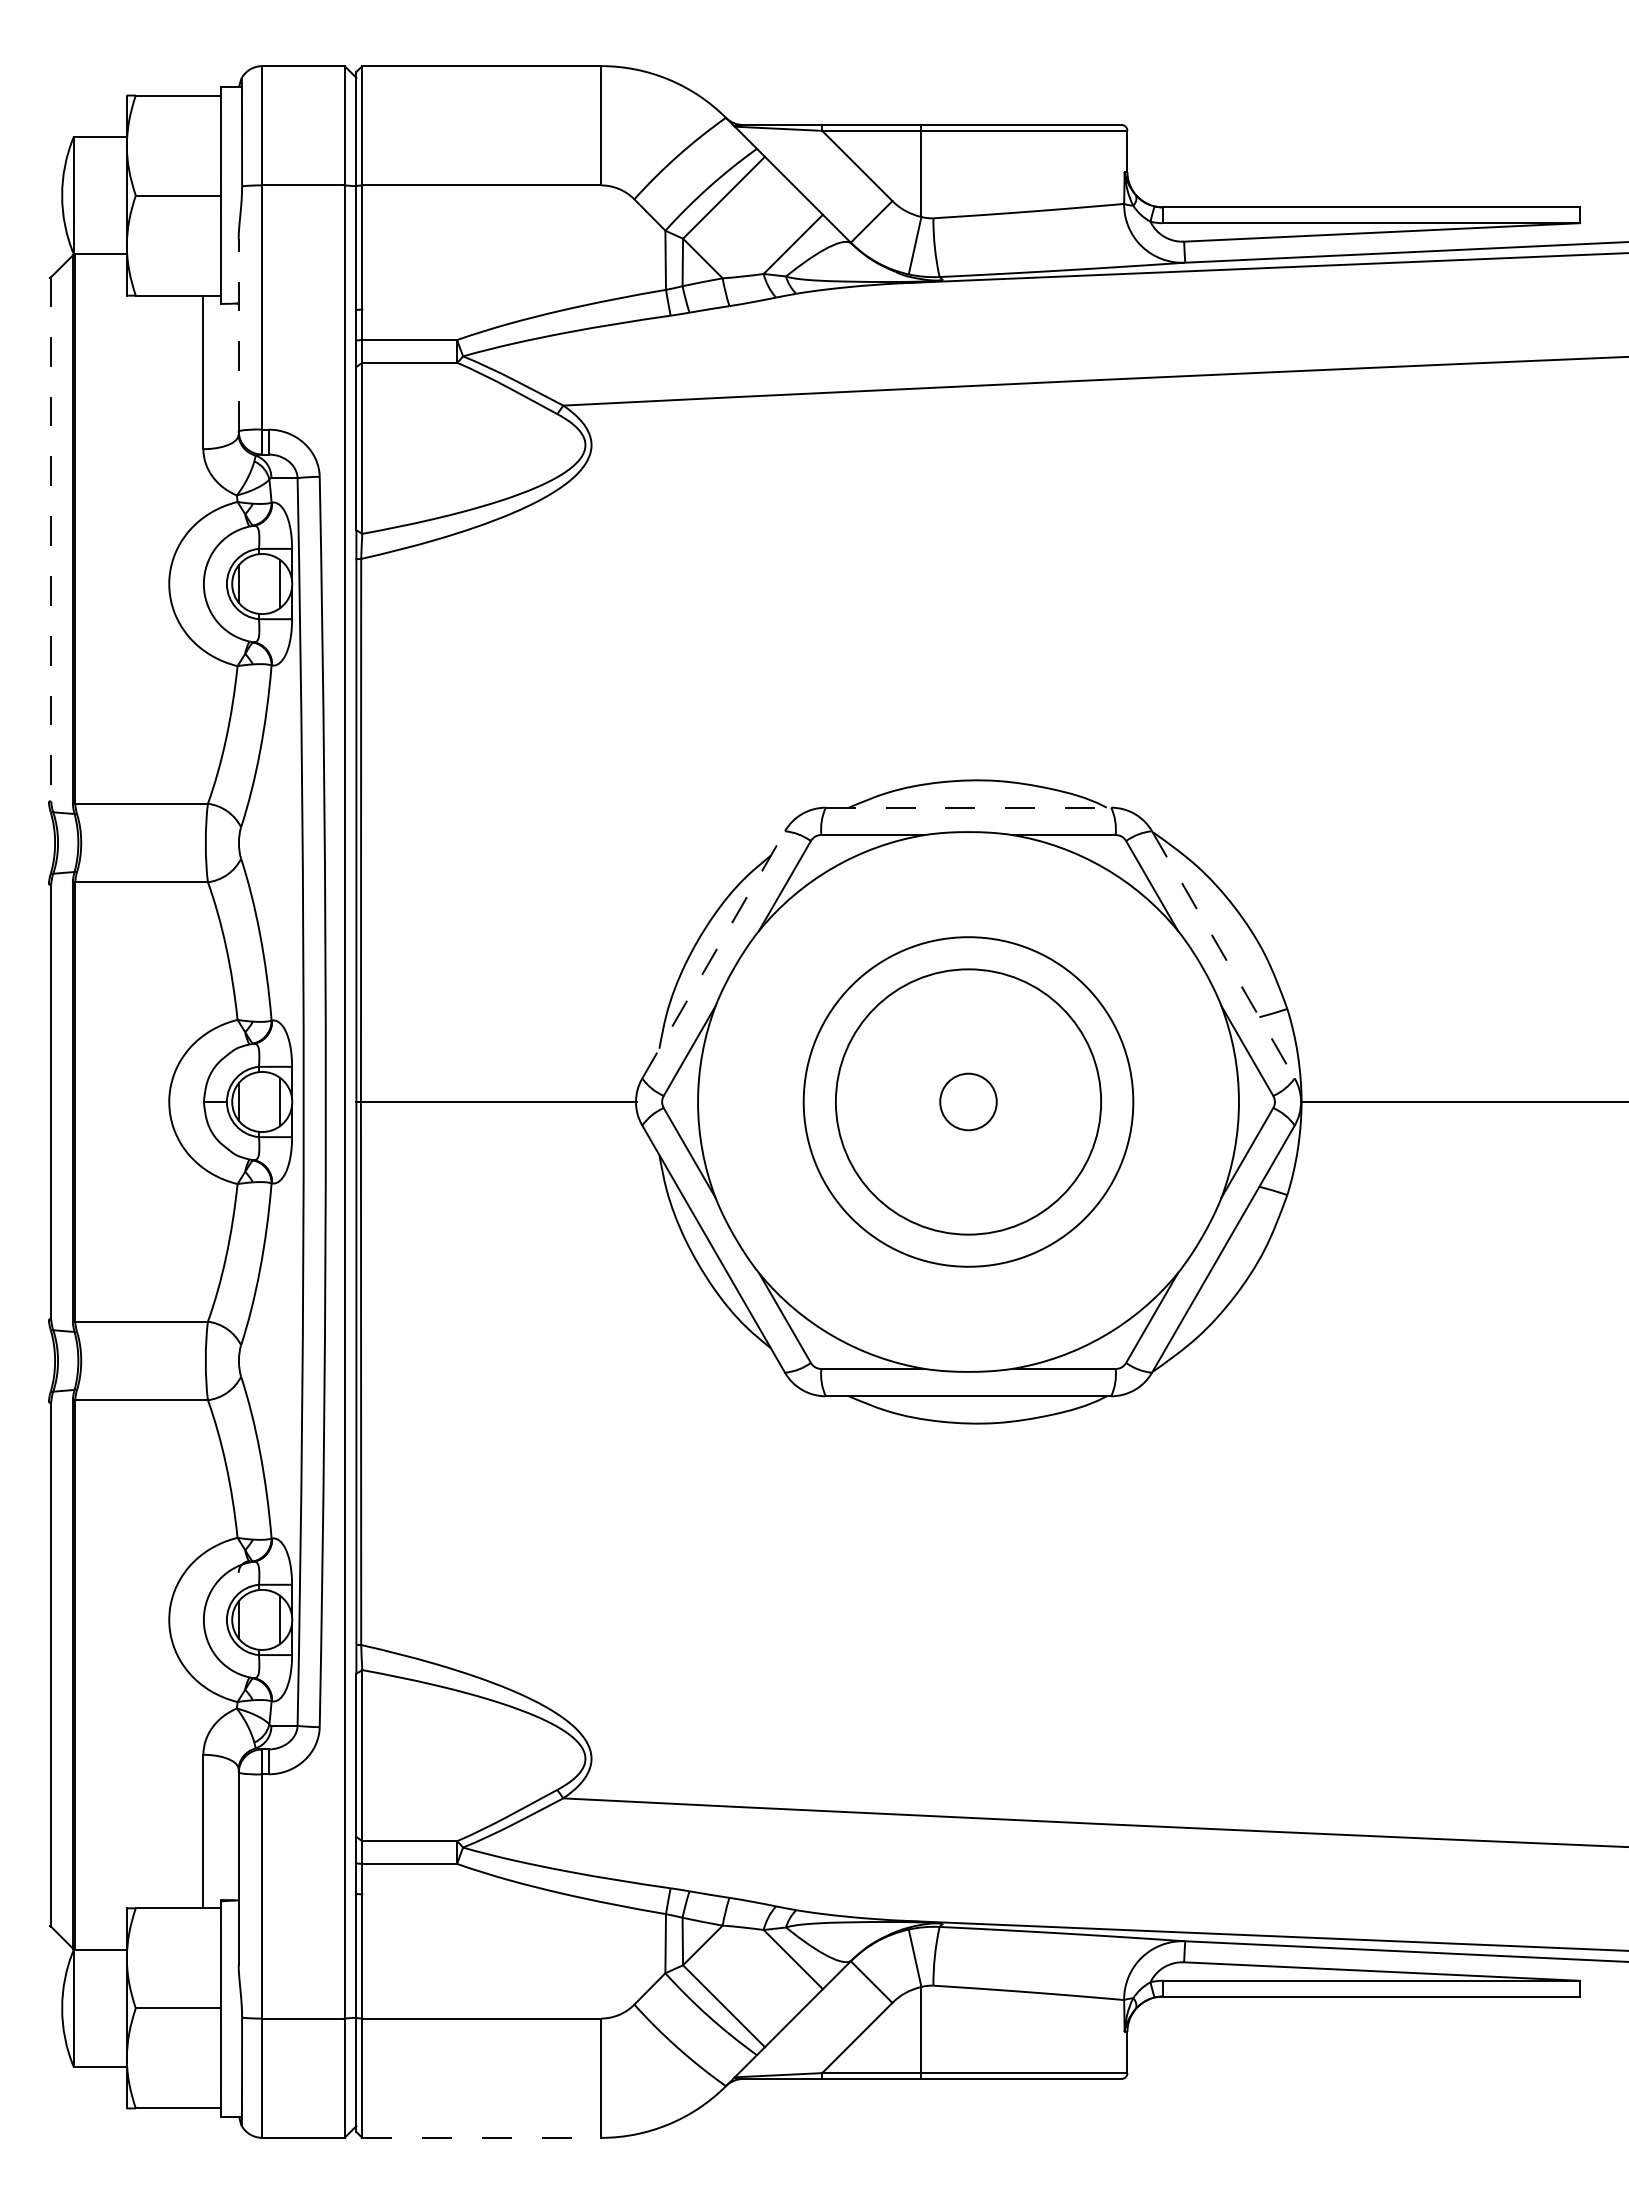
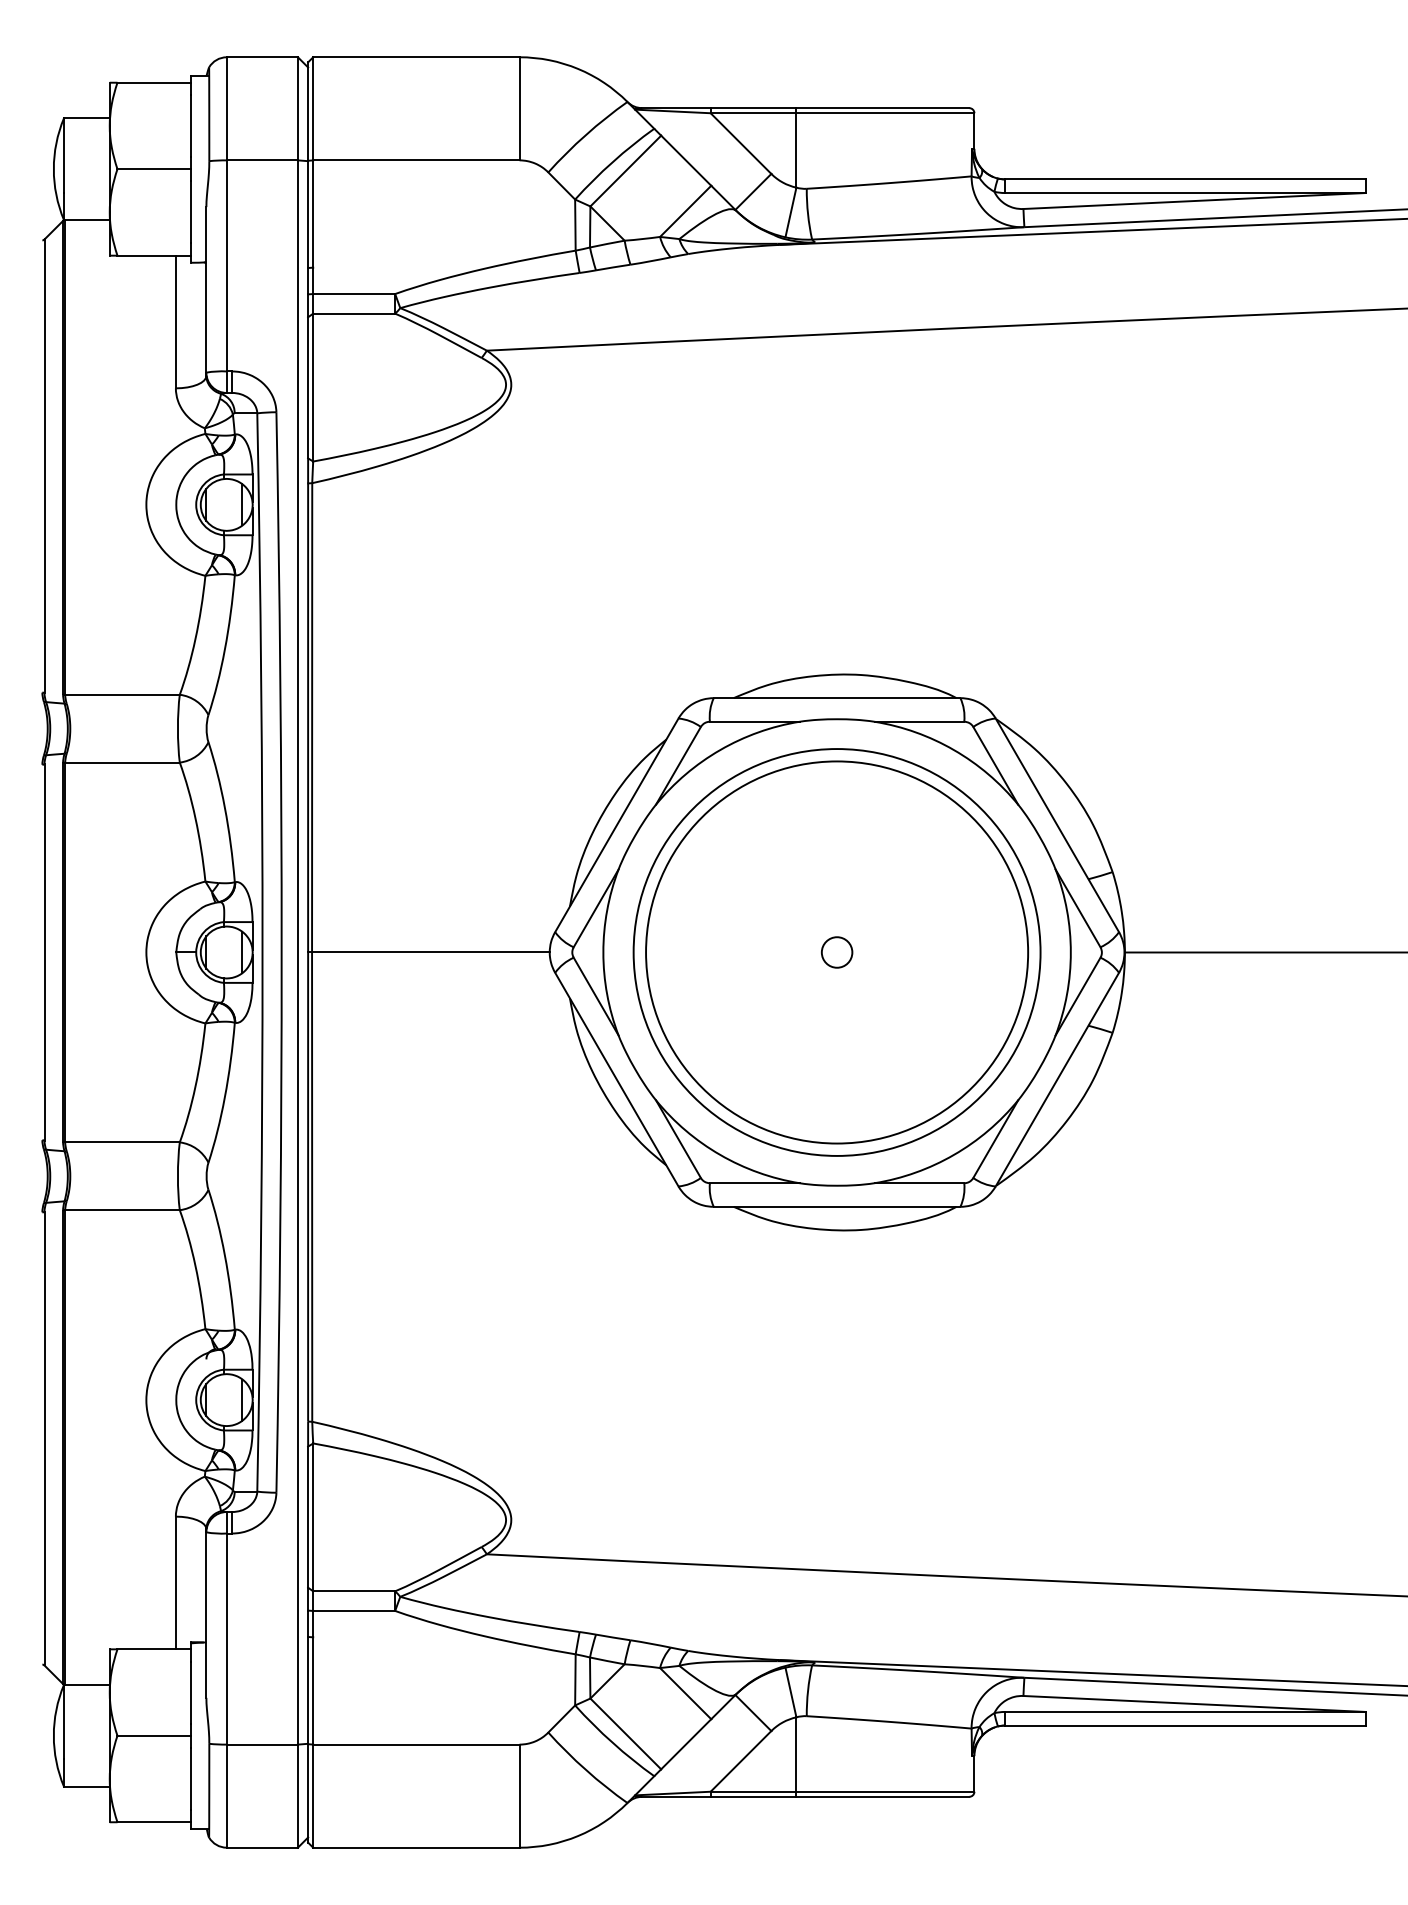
line: (238, 335) -> (206, 290), dashed -> solid
line: (51, 539) -> (44, 466), dashed -> solid
line: (968, 807) -> (837, 697), dashed -> solid
line: (713, 954) -> (616, 825), dashed -> solid
line: (1223, 954) -> (1057, 825), dashed -> solid
circle: (968, 1101) -> (837, 952), size x0.62
circle: (968, 1101) -> (837, 952), size x1.43
circle: (968, 1101) -> (837, 952), size x1.67
line: (482, 2137) -> (417, 1847), dashed -> solid

